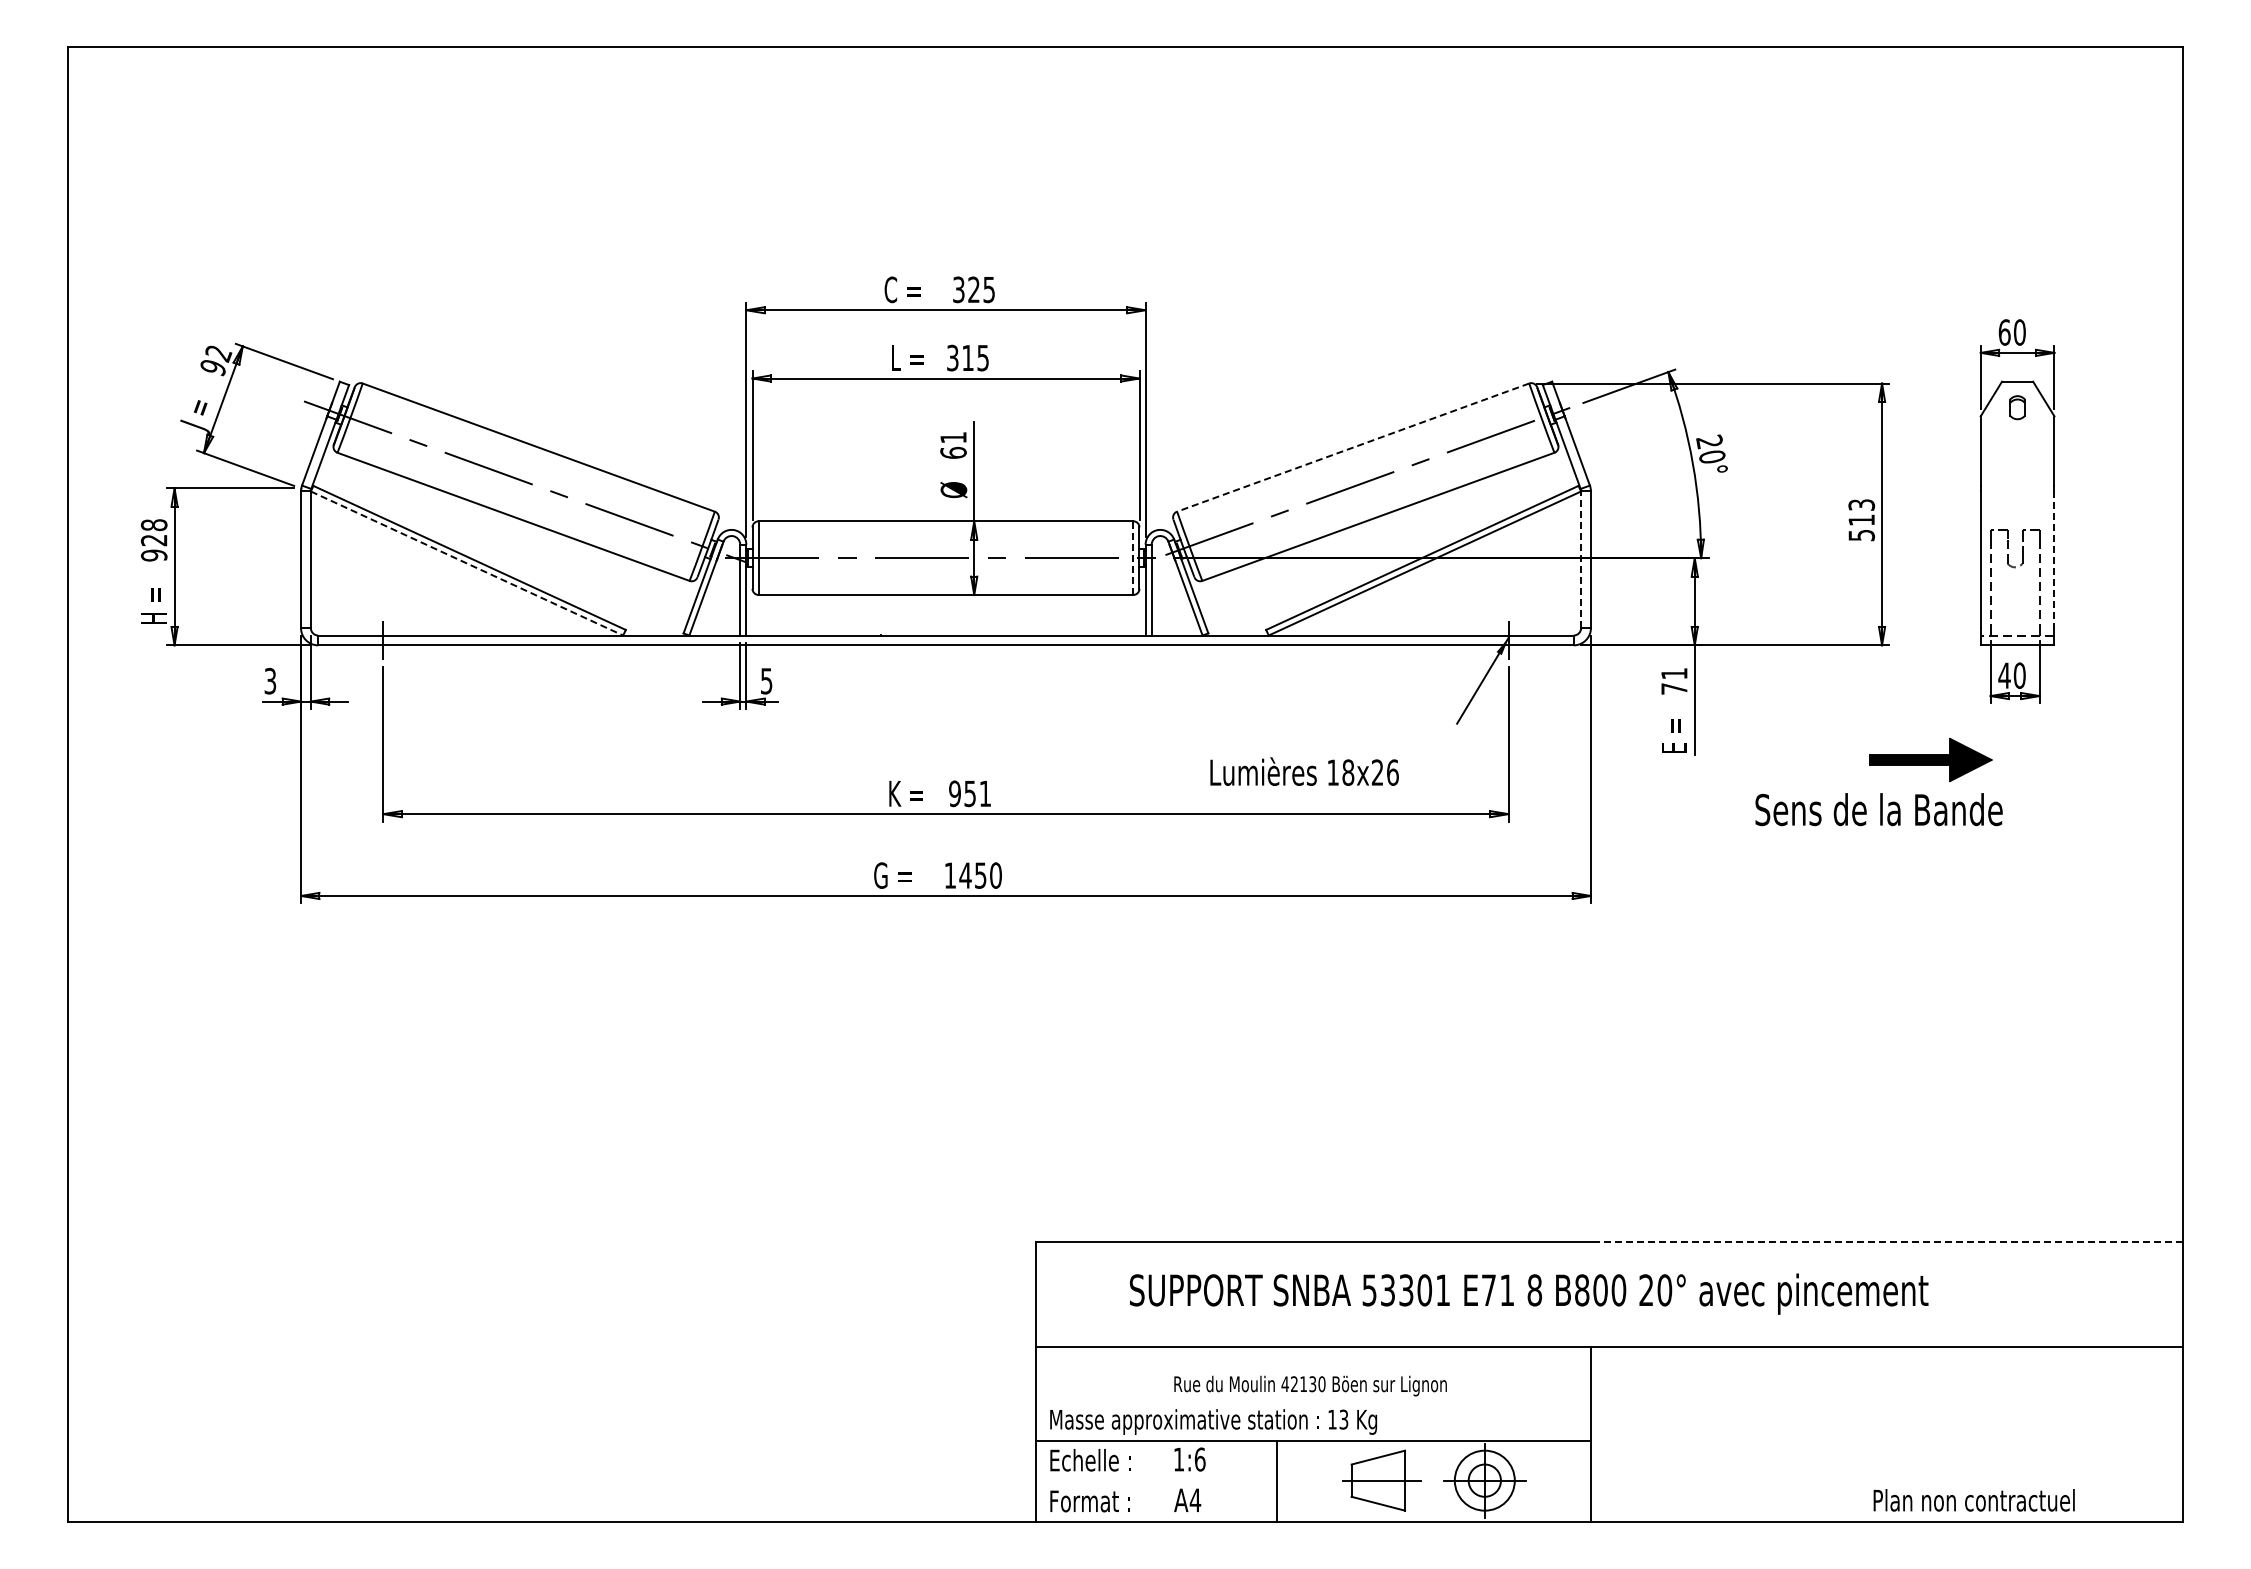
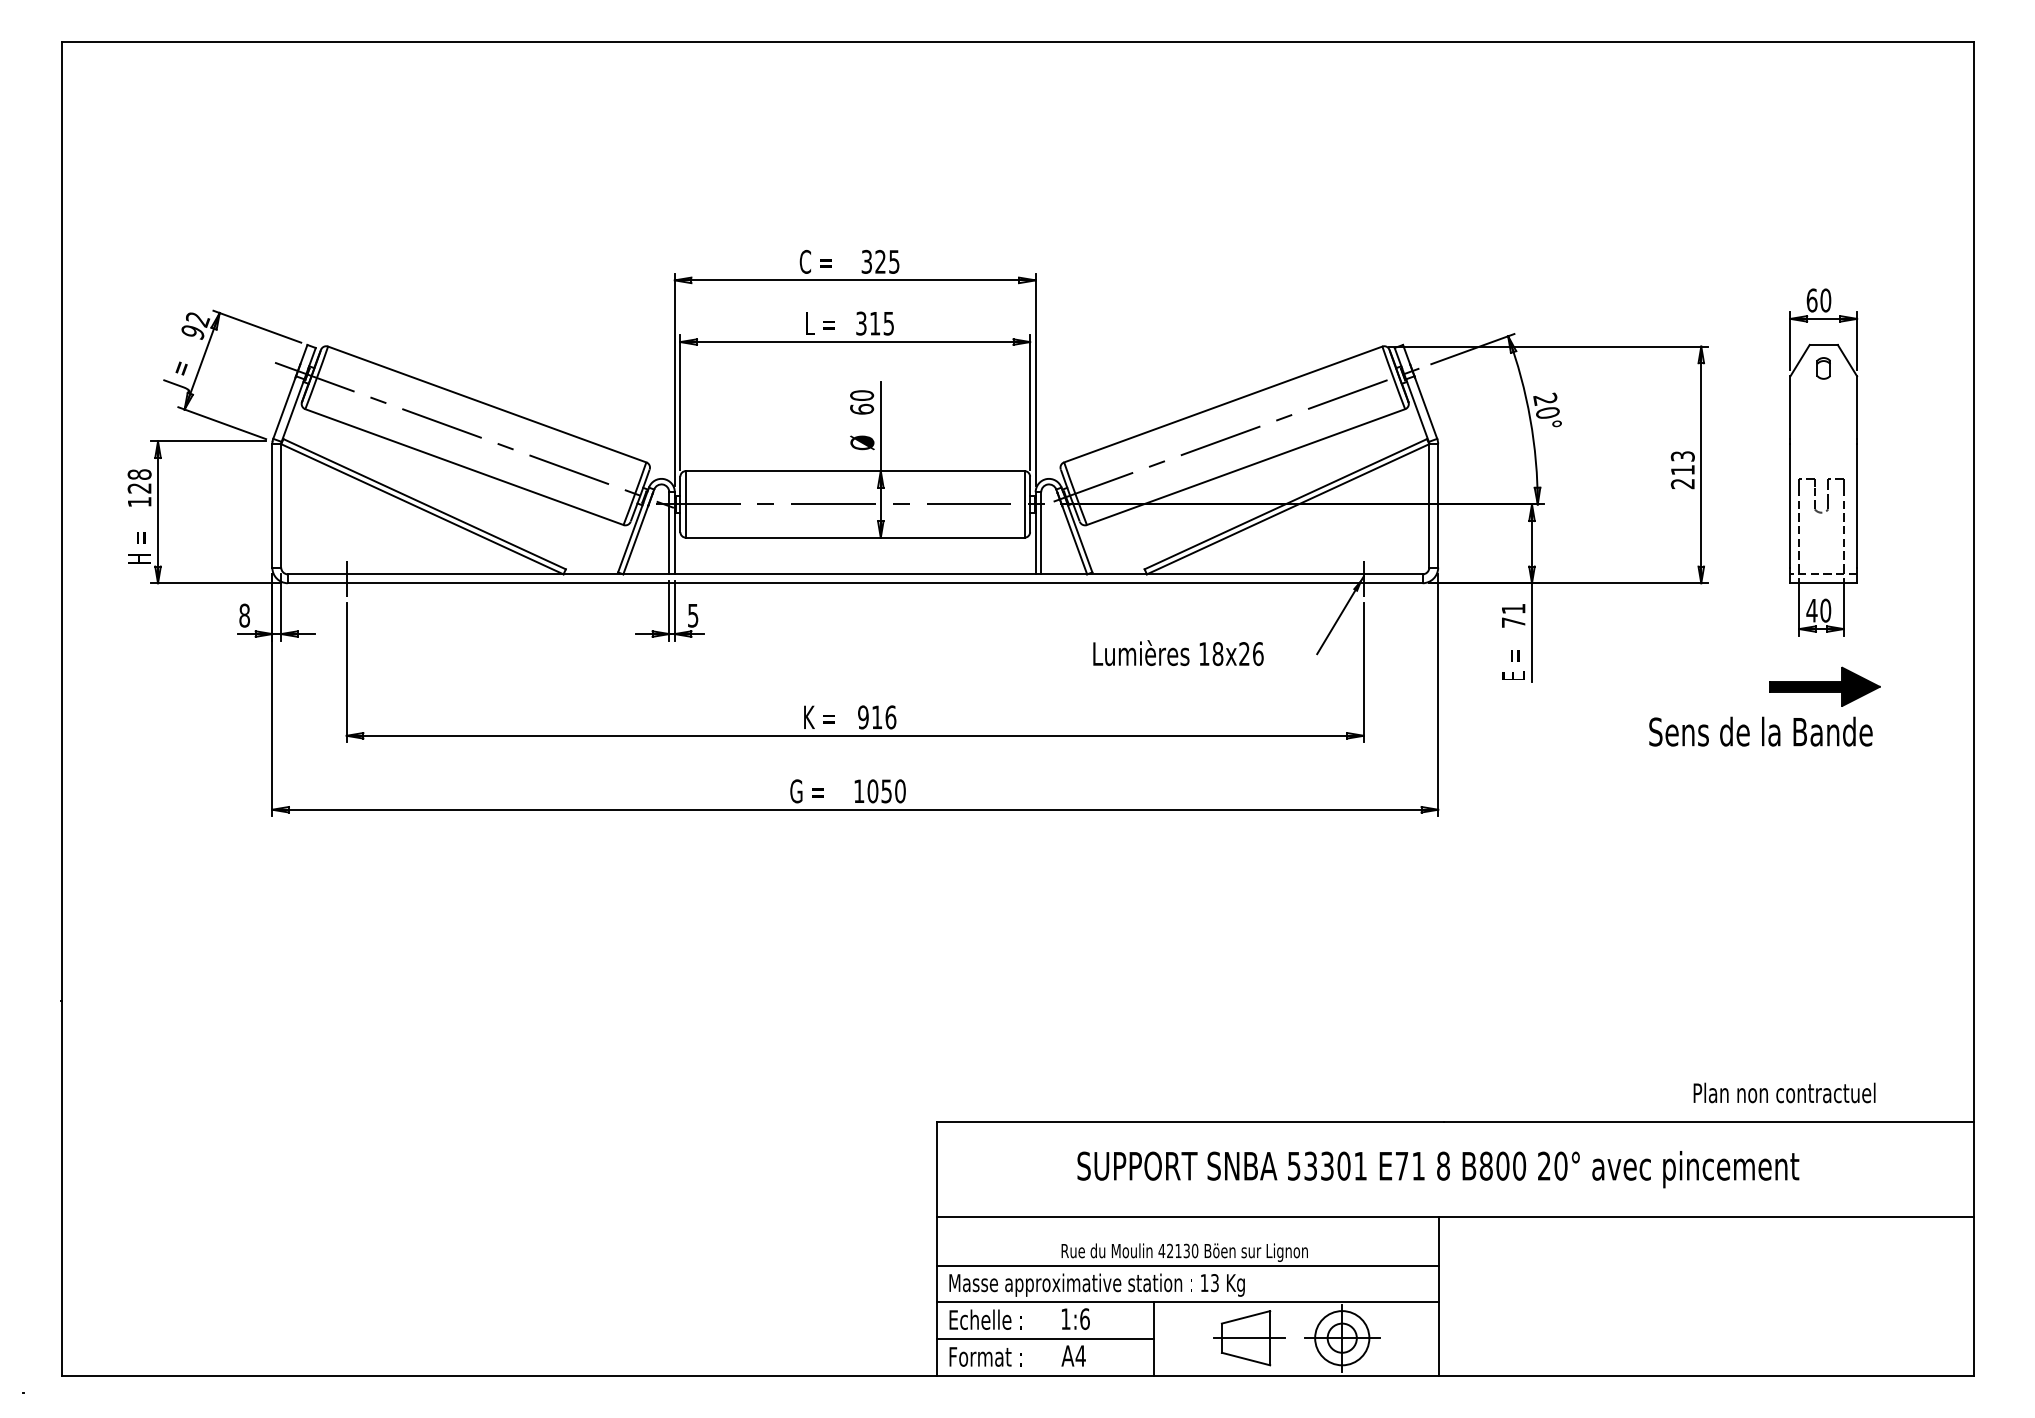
text: (953, 437) -> (862, 395), 61 -> 60
line: (1352, 447) -> (1222, 404), dashed -> solid
text: (1861, 535) -> (1682, 483), 513 -> 213
text: (154, 555) -> (139, 502), 928 -> 128
line: (1133, 558) -> (1024, 504), dashed -> solid
line: (1581, 559) -> (1429, 505), dashed -> solid
line: (2054, 560) -> (1857, 506), dashed -> solid
line: (467, 563) -> (422, 509), dashed -> solid
text: (270, 681) -> (244, 615), 3 -> 8
part: (1930, 759) -> (1824, 686), moved
text: (1304, 771) -> (1178, 652), moved
text: (977, 793) -> (883, 717), 951 -> 916
text: (1878, 809) -> (1760, 731), moved
text: (965, 875) -> (872, 791), 1450 -> 1050
line: (1889, 1241) -> (1708, 1122), dashed -> solid
text: (1529, 1293) -> (1438, 1169), moved
line: (1313, 1400) -> (1187, 1265), added
line: (1156, 1481) -> (1045, 1338), added
text: (1973, 1500) -> (1783, 1093), moved

